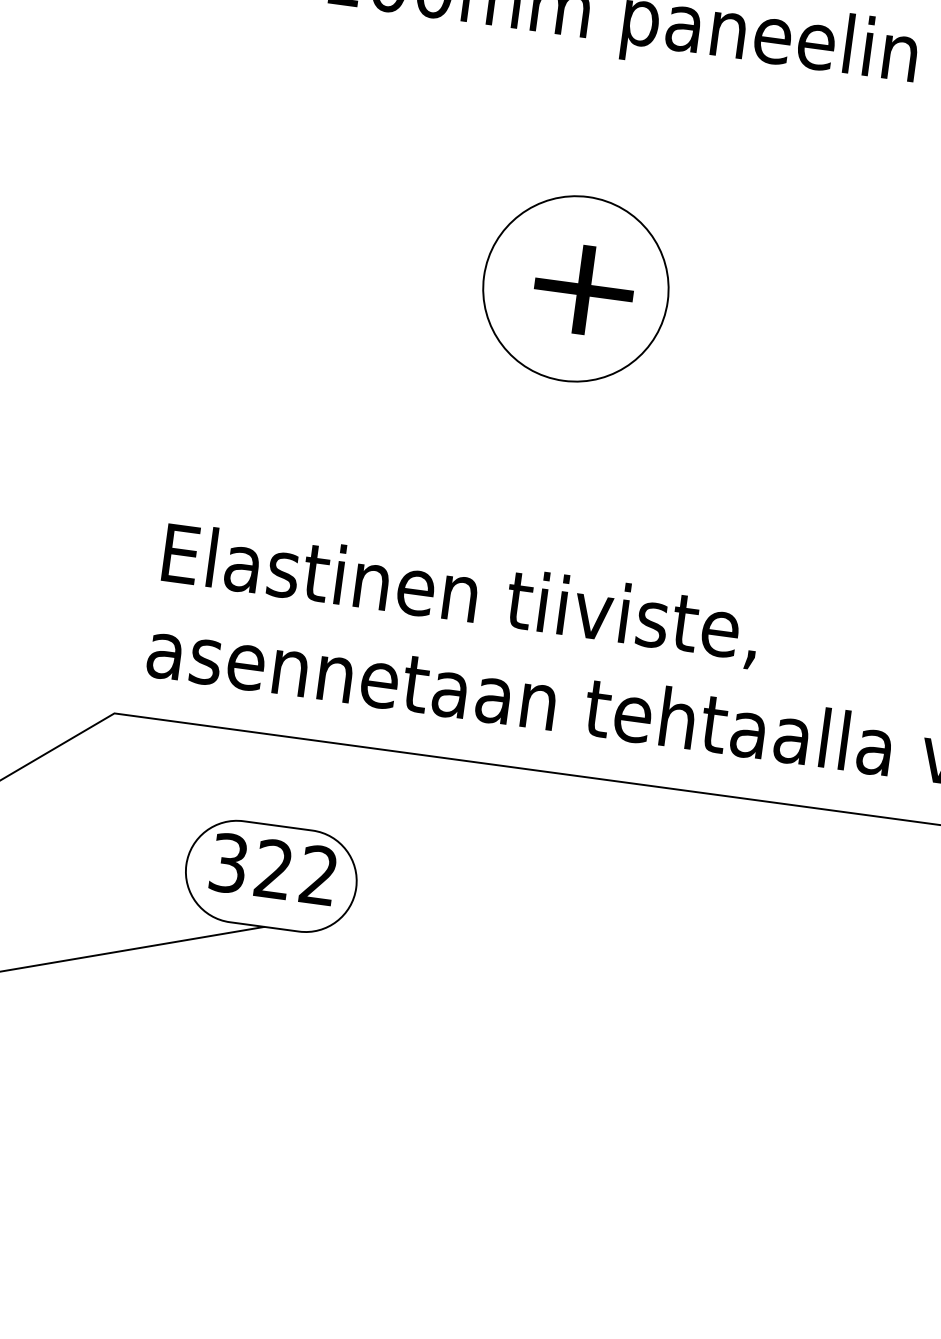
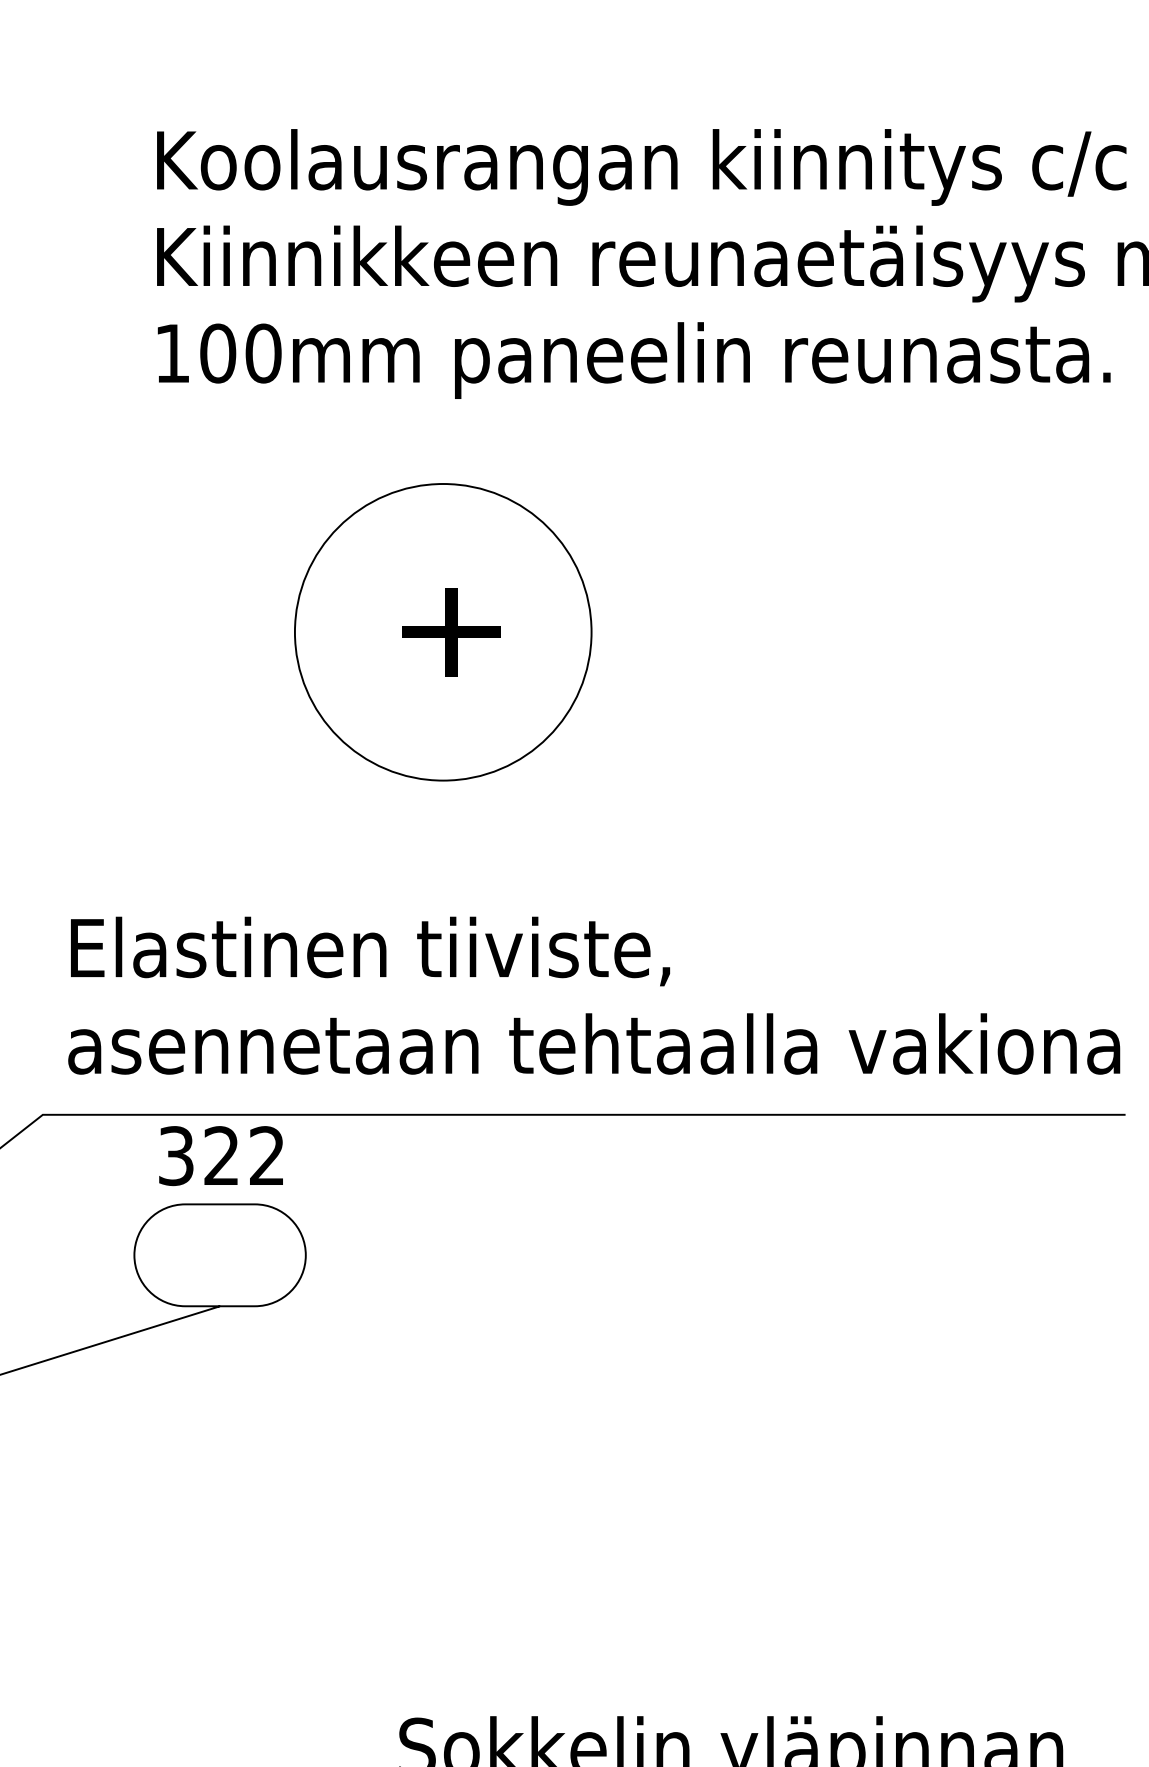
circle: (575, 288) -> (442, 631), size x1.6
text: (272, 869) -> (220, 1156), moved

